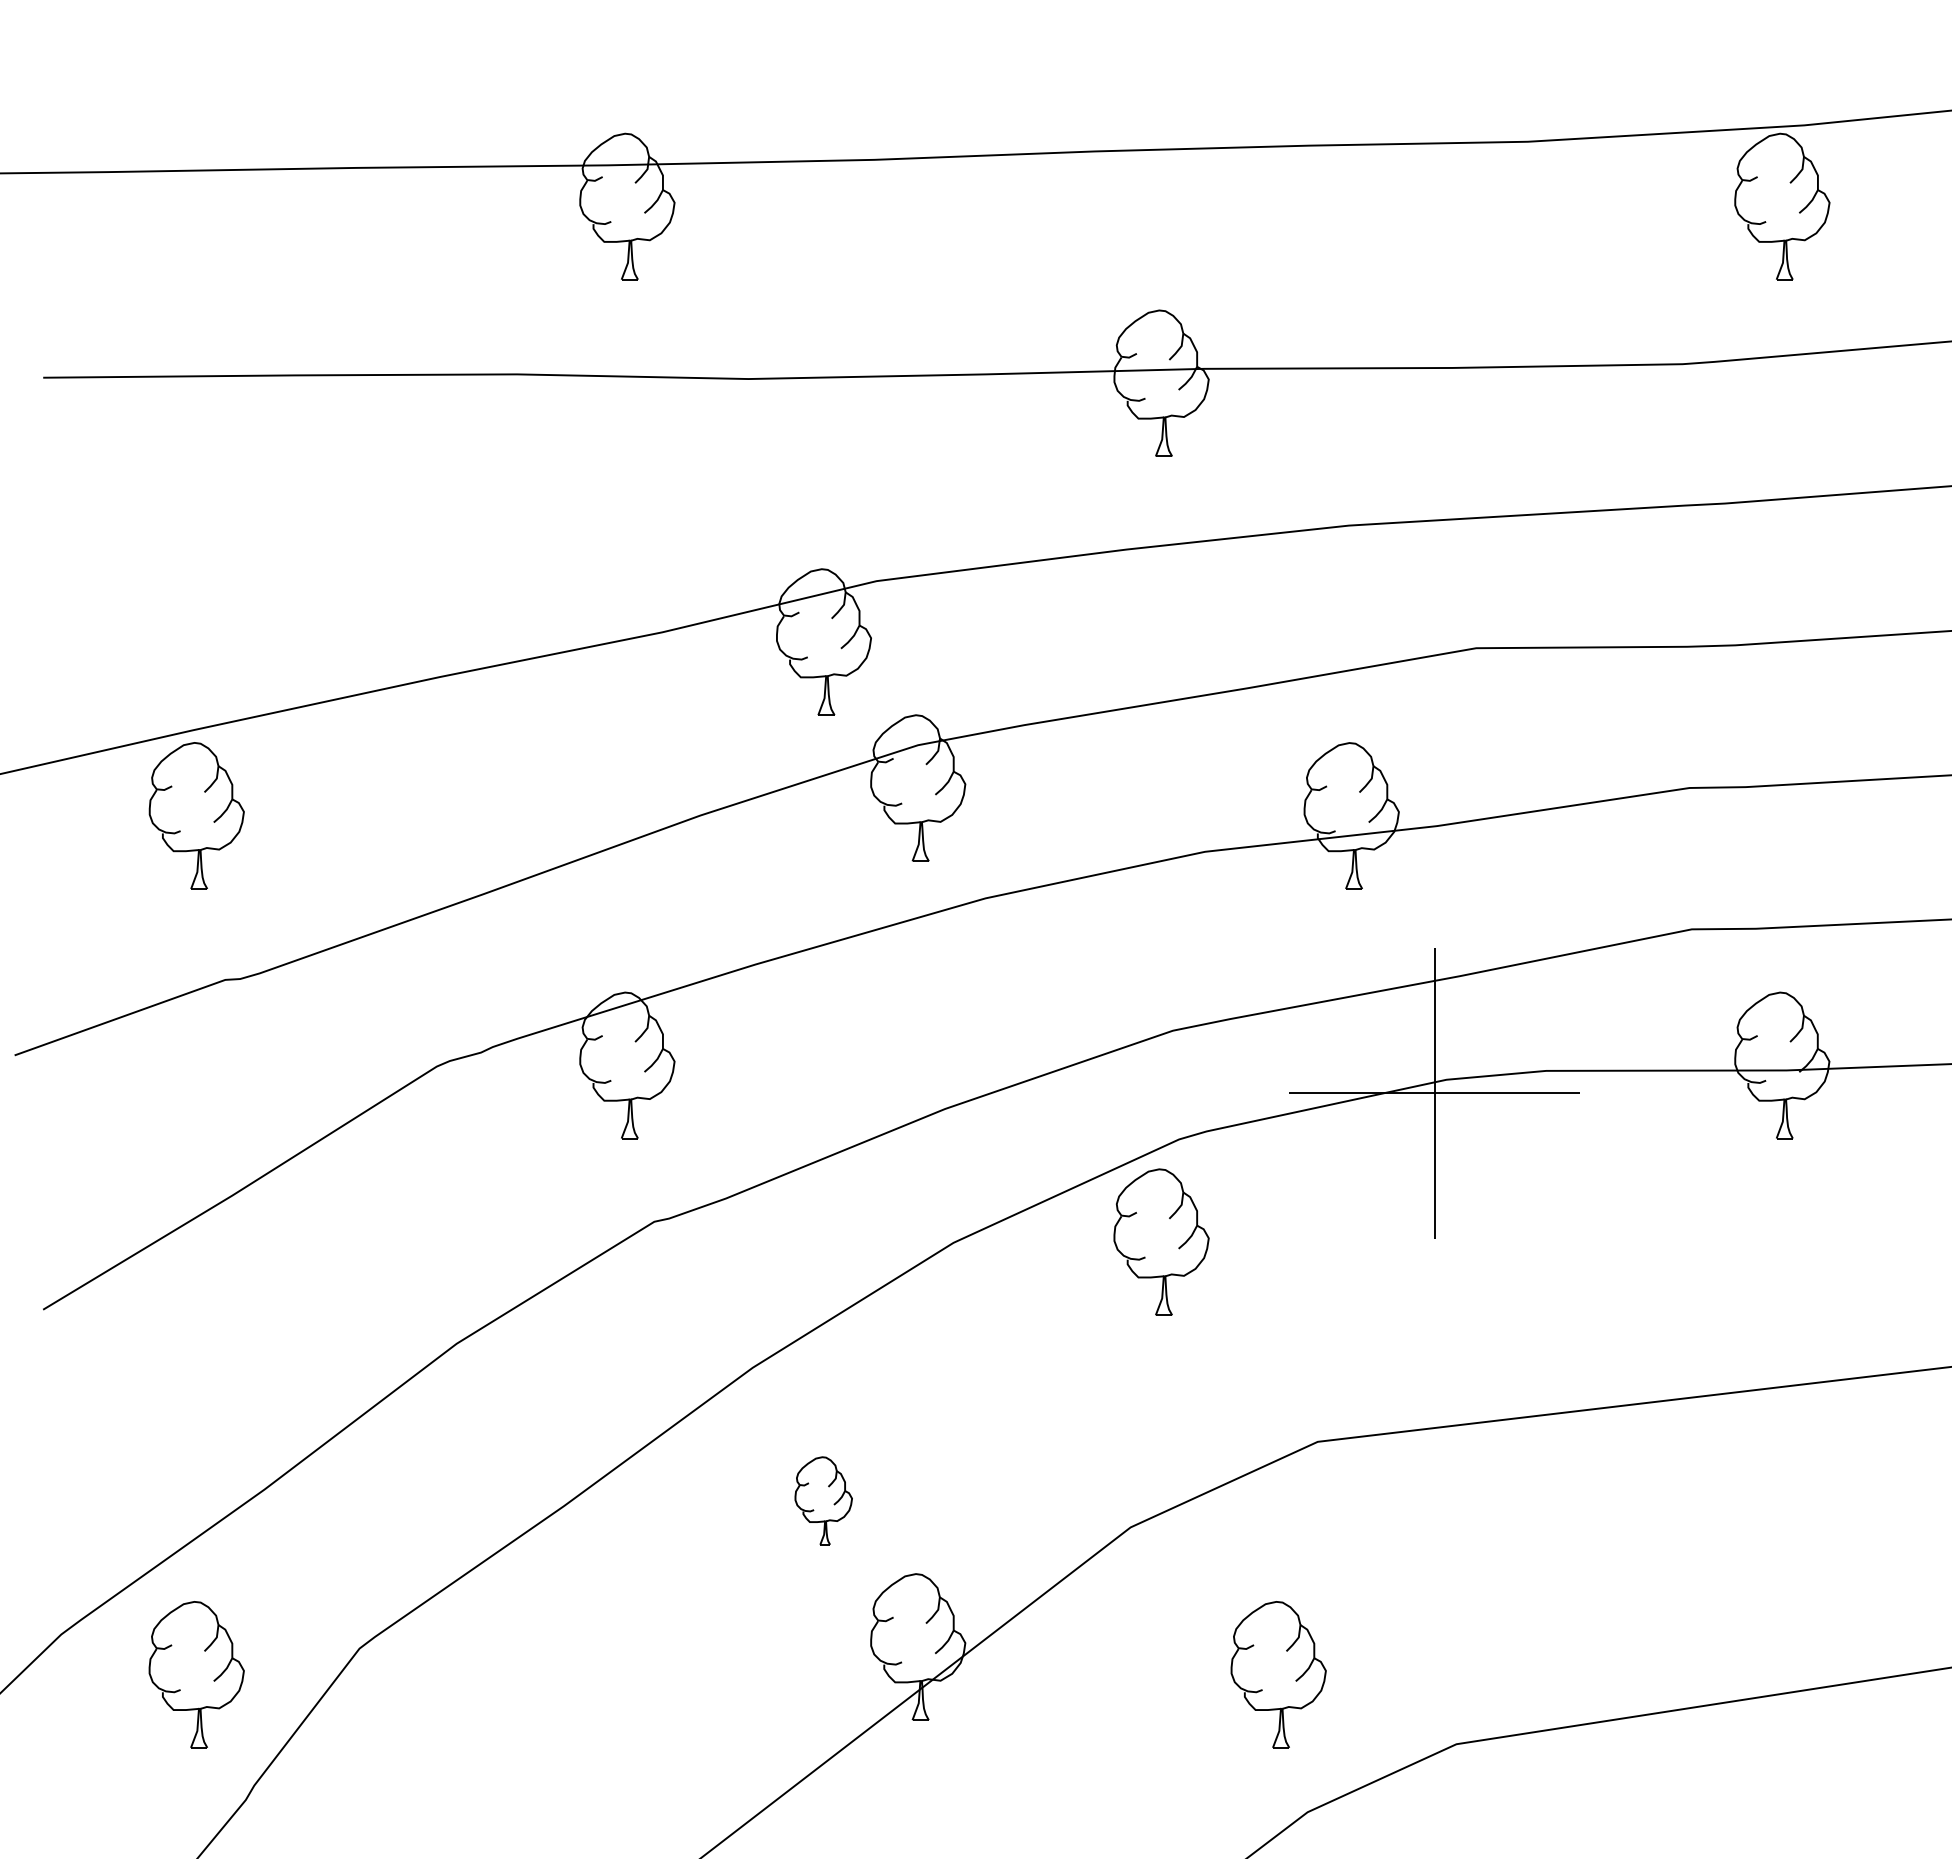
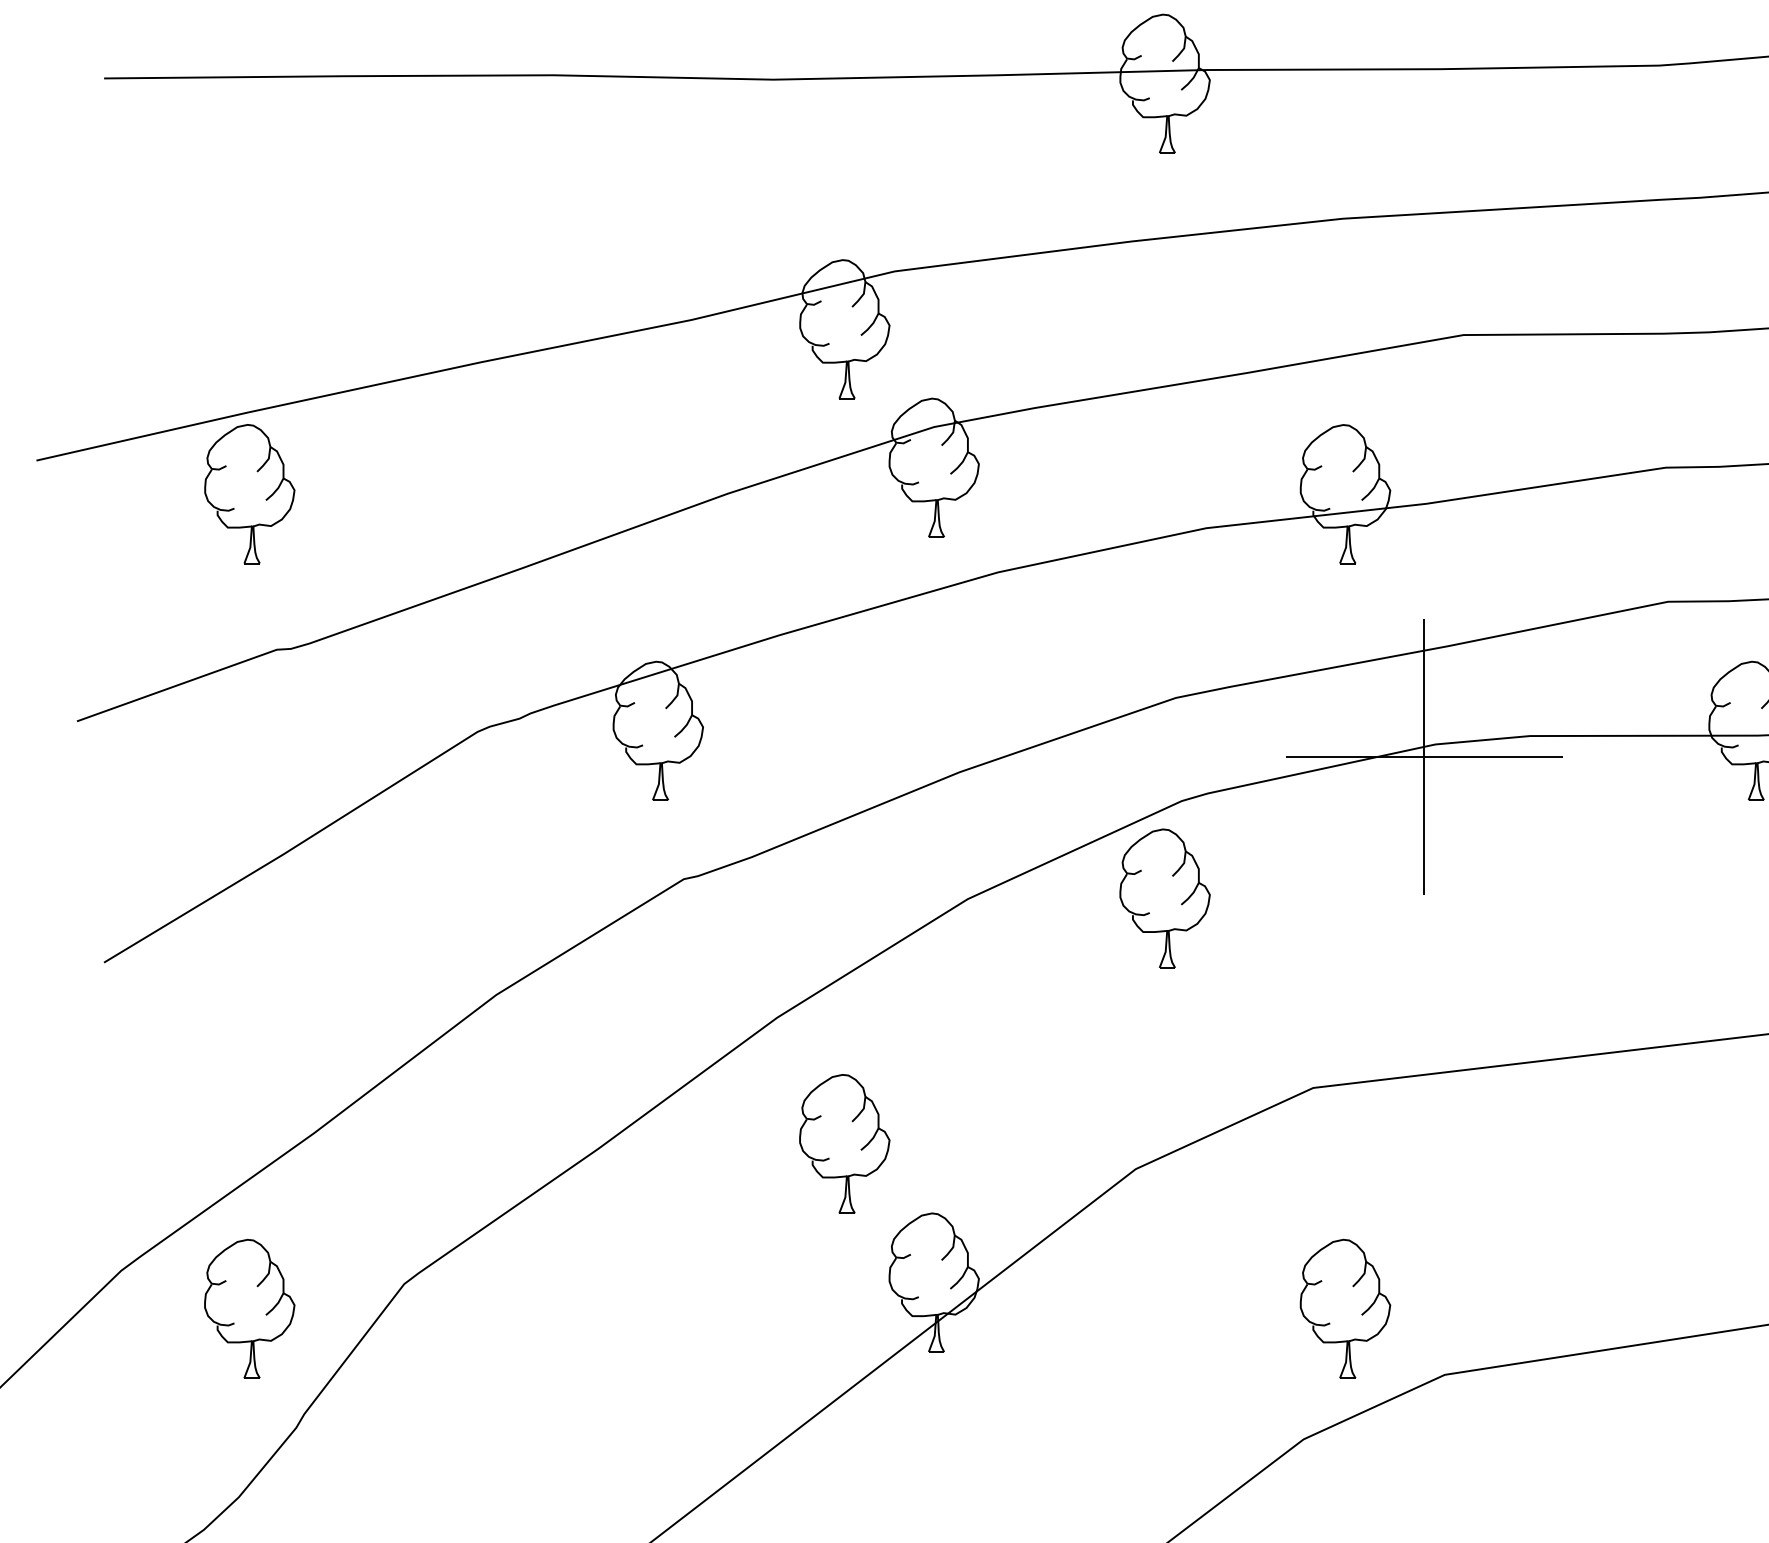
part: (823, 1500) -> (844, 1143), size x1.67
part: (1278, 1674) -> (1345, 1308), moved

